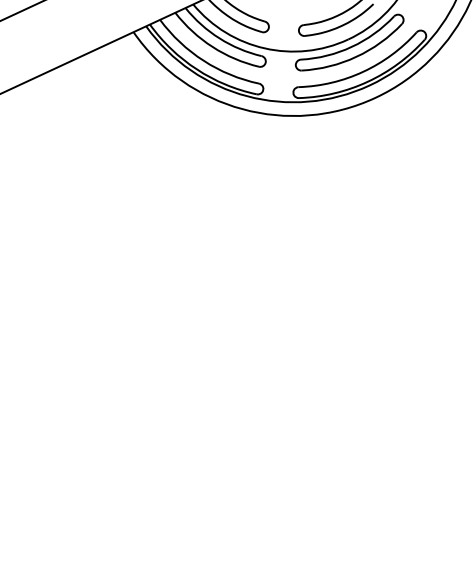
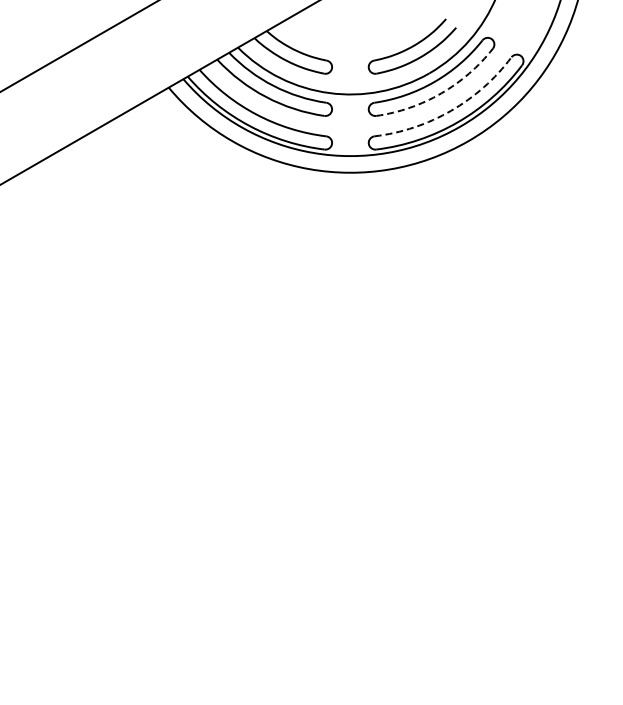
arc: (356, 56) -> (441, 93), solid -> dashed
arc: (363, 71) -> (451, 110), solid -> dashed

